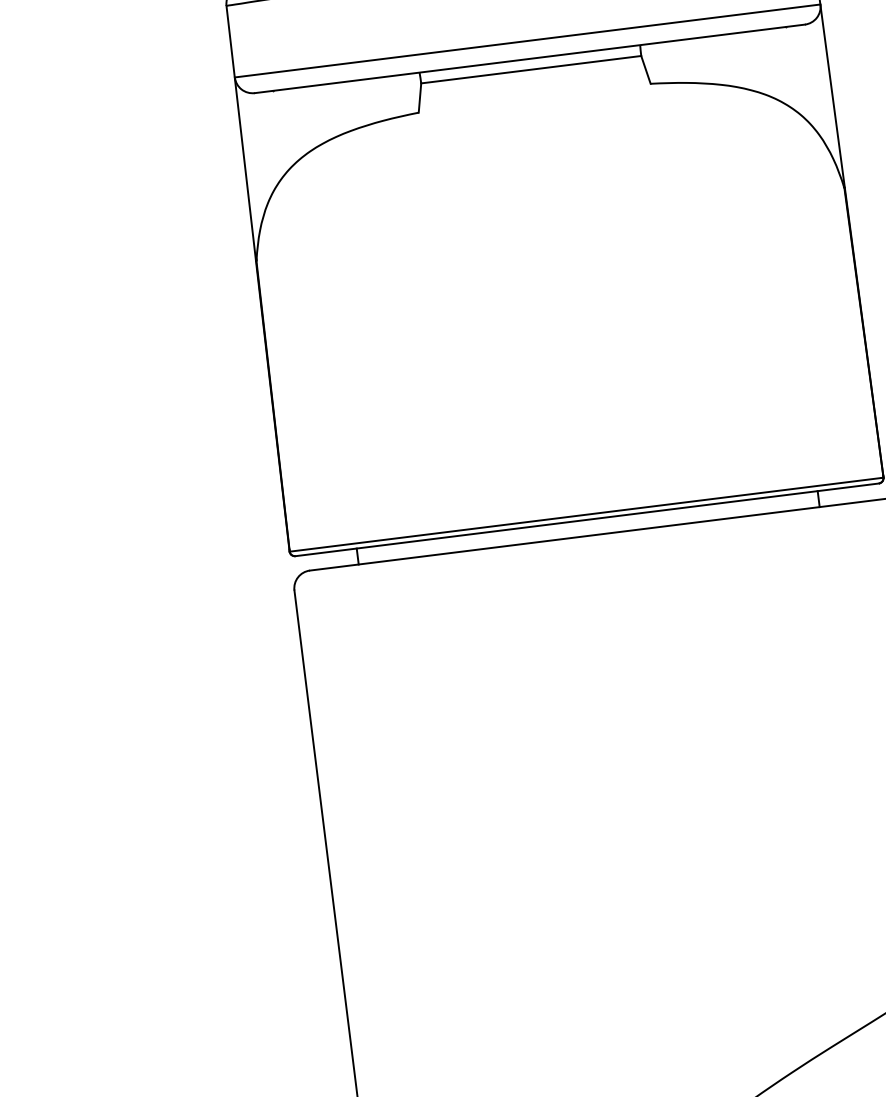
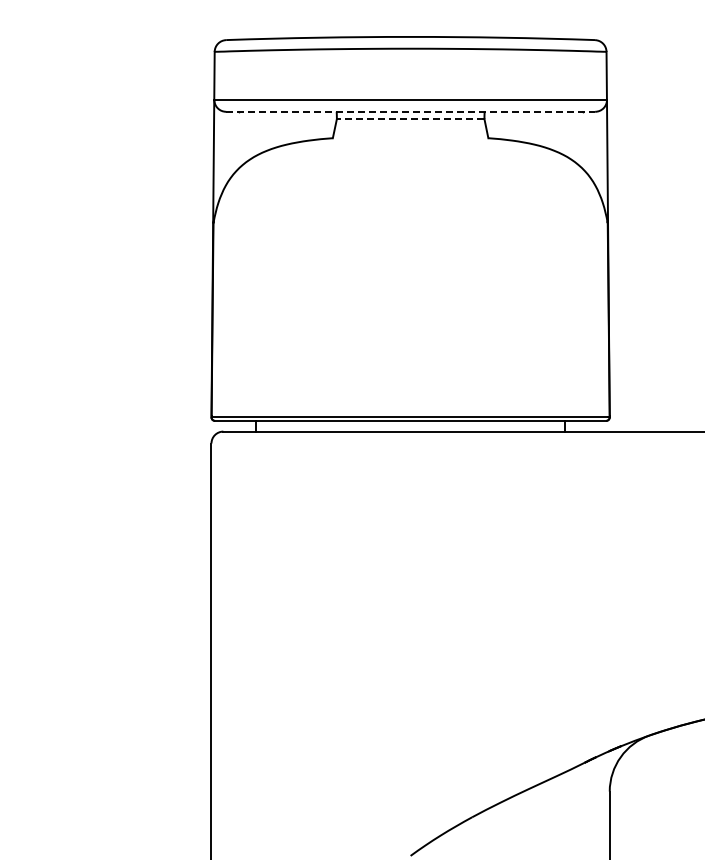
line: (531, 58) -> (411, 111), solid -> dashed
line: (531, 70) -> (410, 119), solid -> dashed

